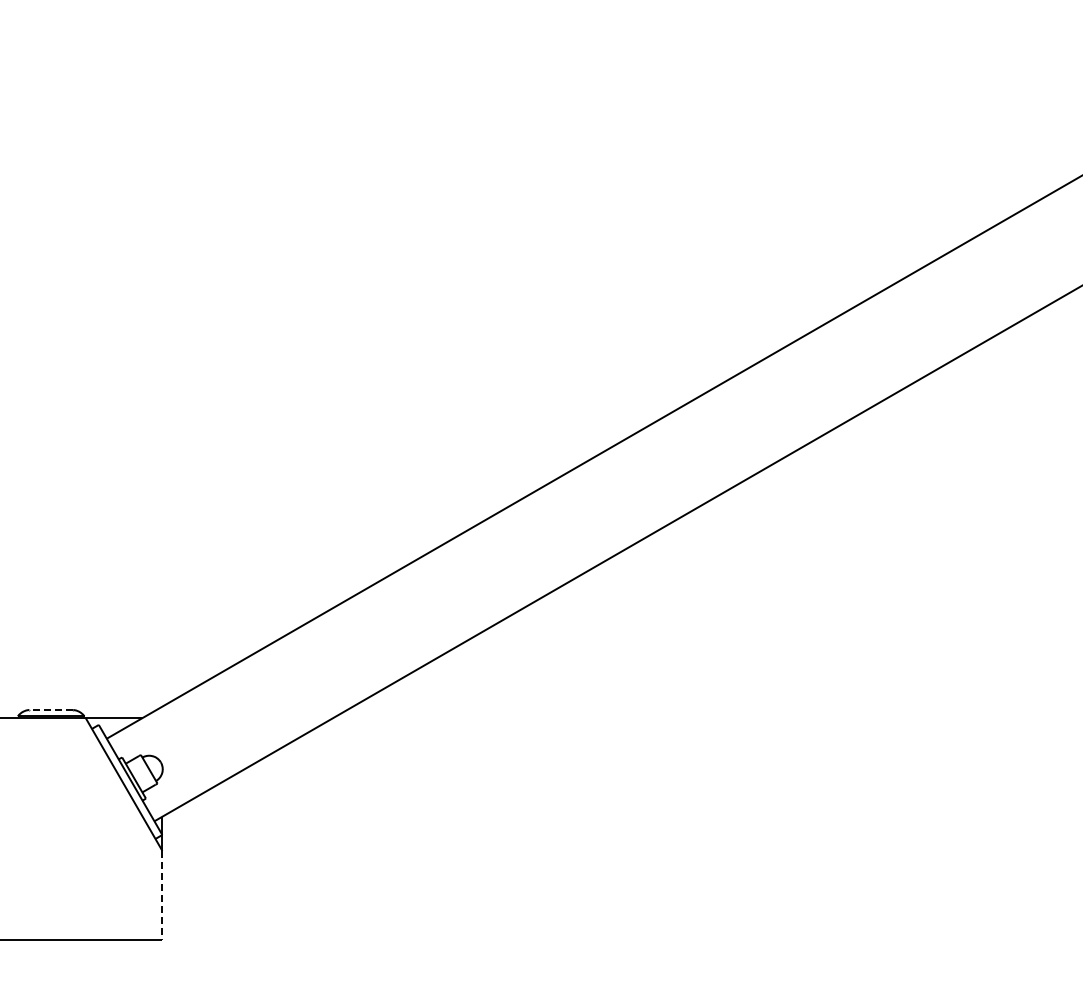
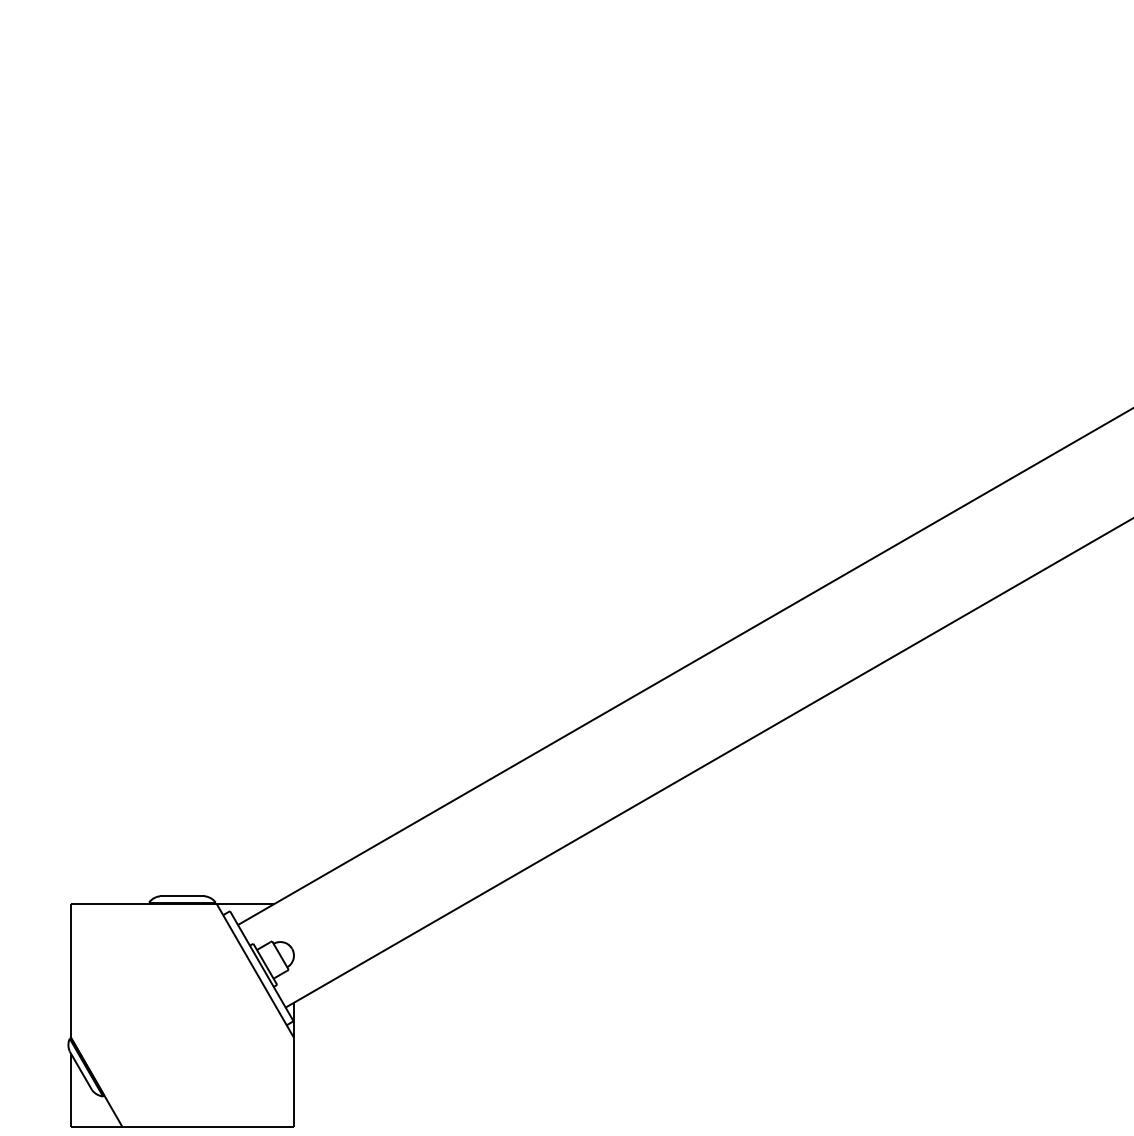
line: (50, 710) -> (181, 896), dashed -> solid
line: (162, 895) -> (293, 1081), dashed -> solid

